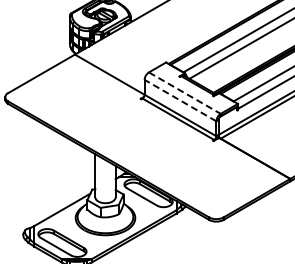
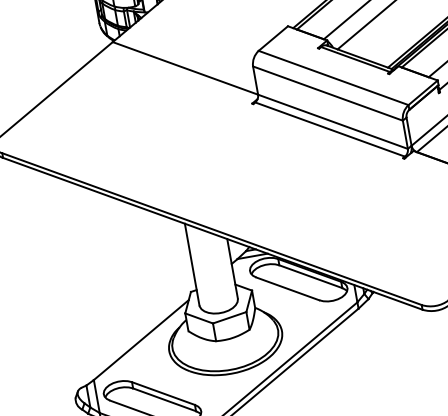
line: (185, 93) -> (335, 78), dashed -> solid
line: (180, 100) -> (327, 93), dashed -> solid

